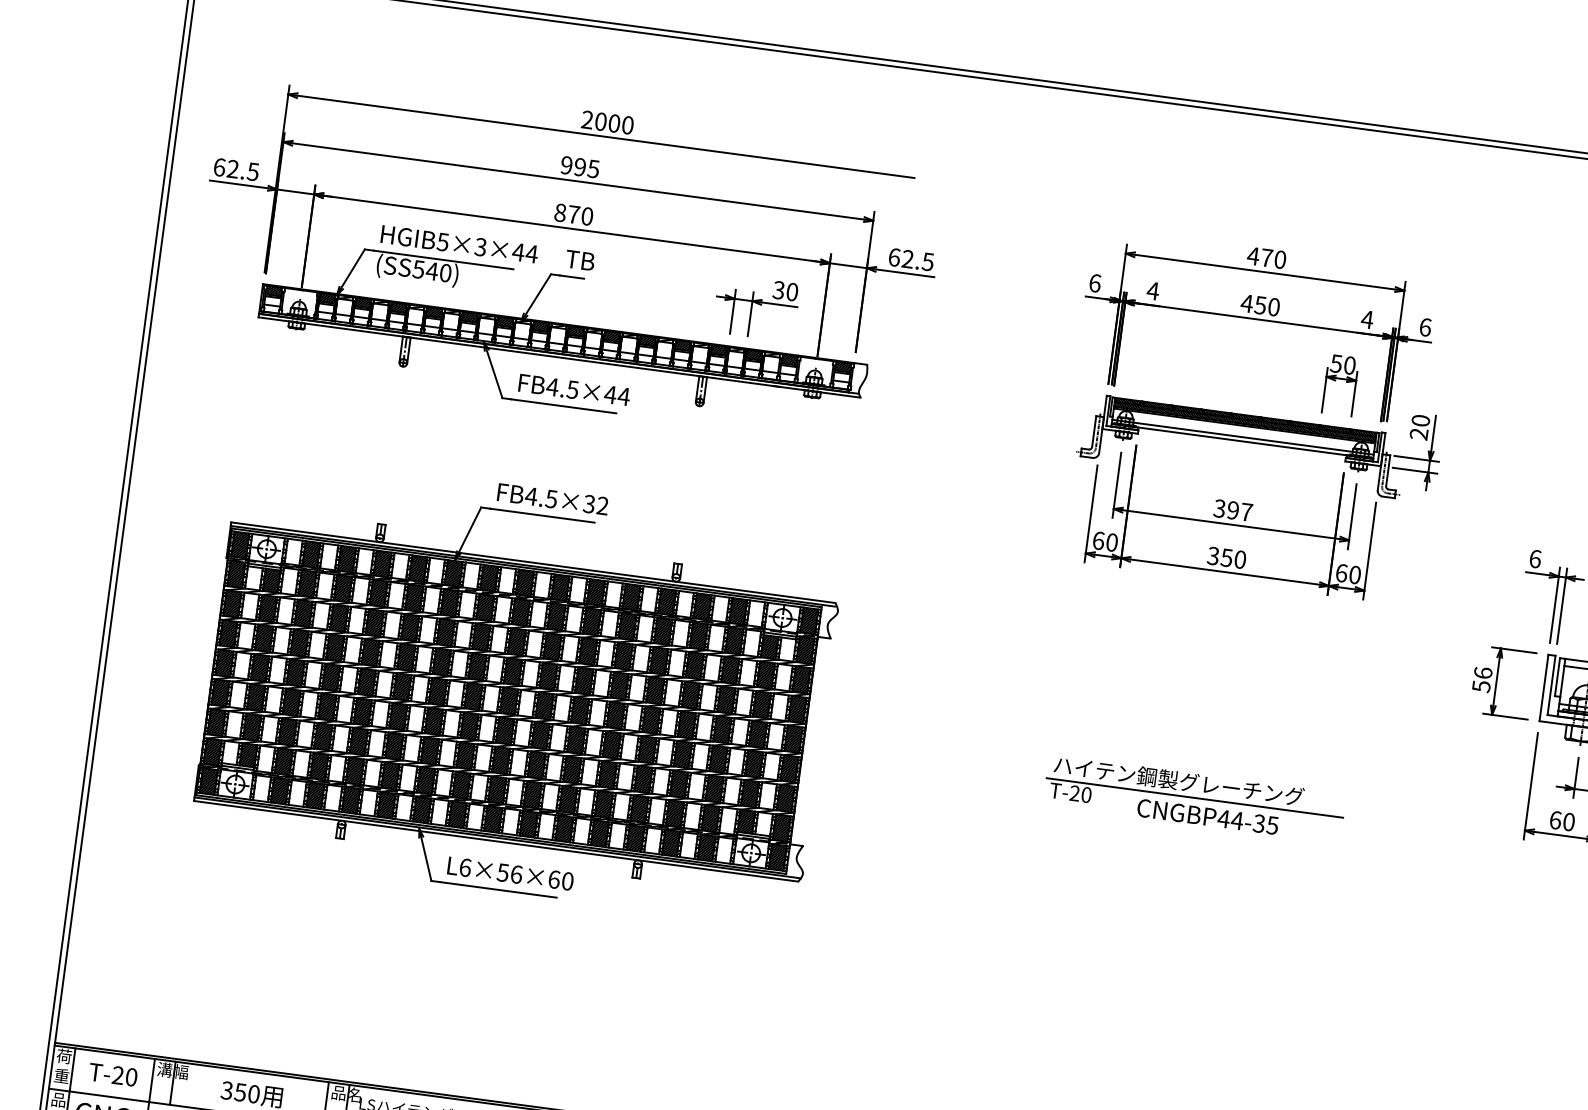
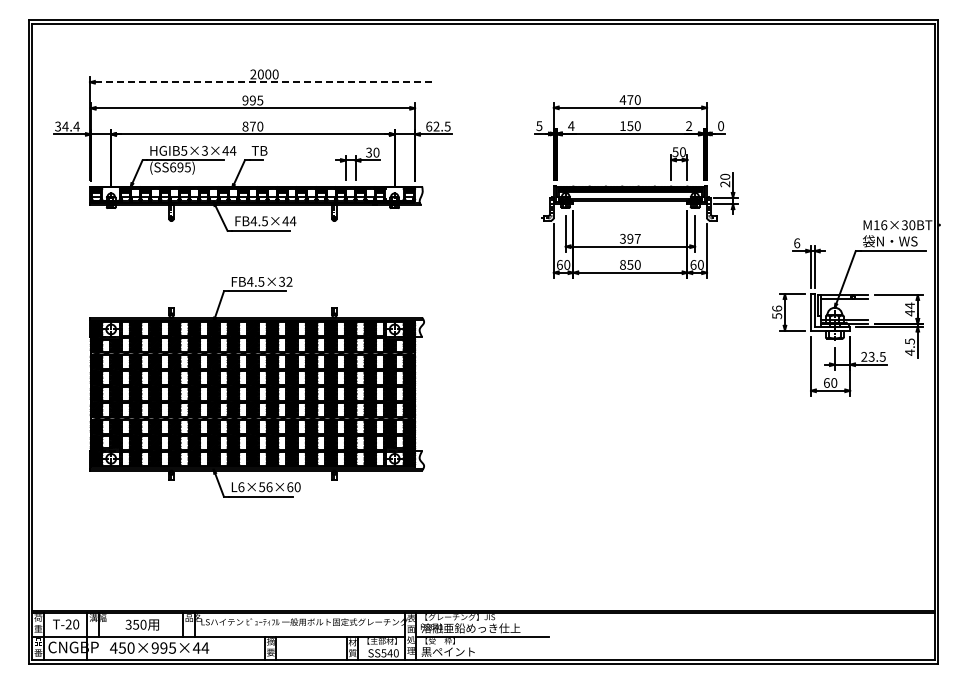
line: (605, 137) -> (264, 82), solid -> dashed
text: (236, 169) -> (67, 126), 62.5 -> 34.4
text: (432, 271) -> (180, 167), (SS540) -> (SS695)
text: (1095, 284) -> (539, 126), 6 -> 5
text: (1246, 302) -> (622, 125), 450 -> 150
text: (1366, 318) -> (688, 125), 4 -> 2
text: (1426, 326) -> (721, 125), 6 -> 0
text: (1212, 555) -> (622, 264), 350 -> 850
part: (1194, 799) -> (630, 397), removed

